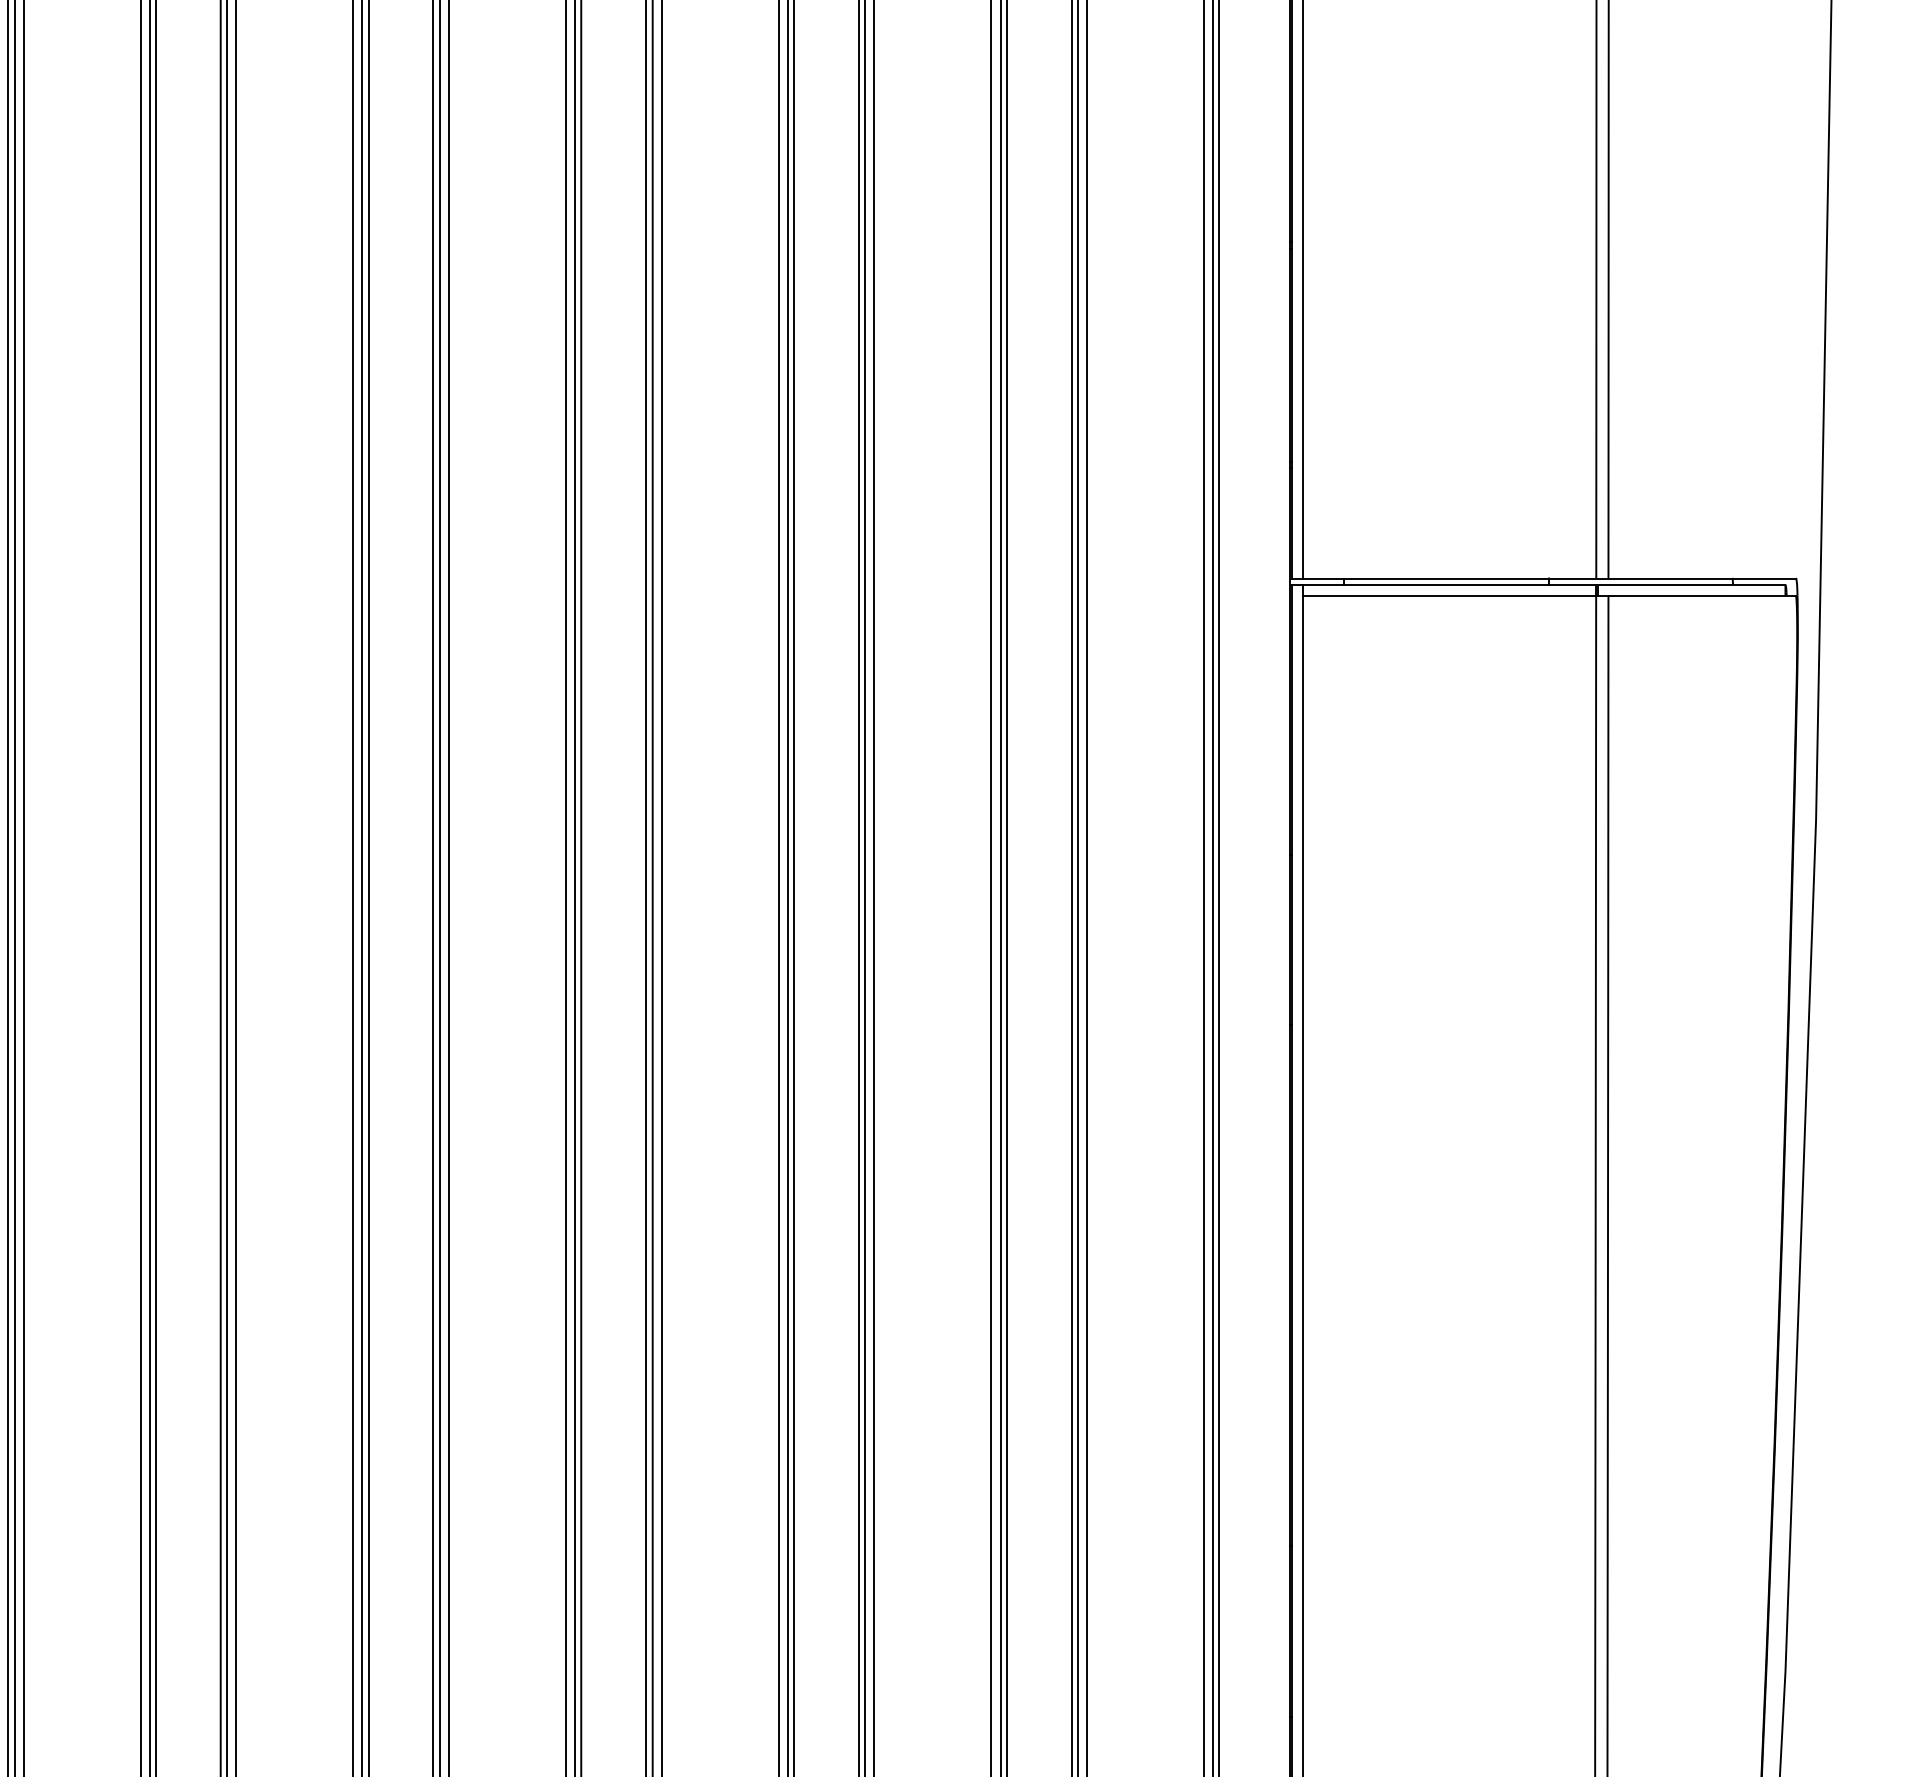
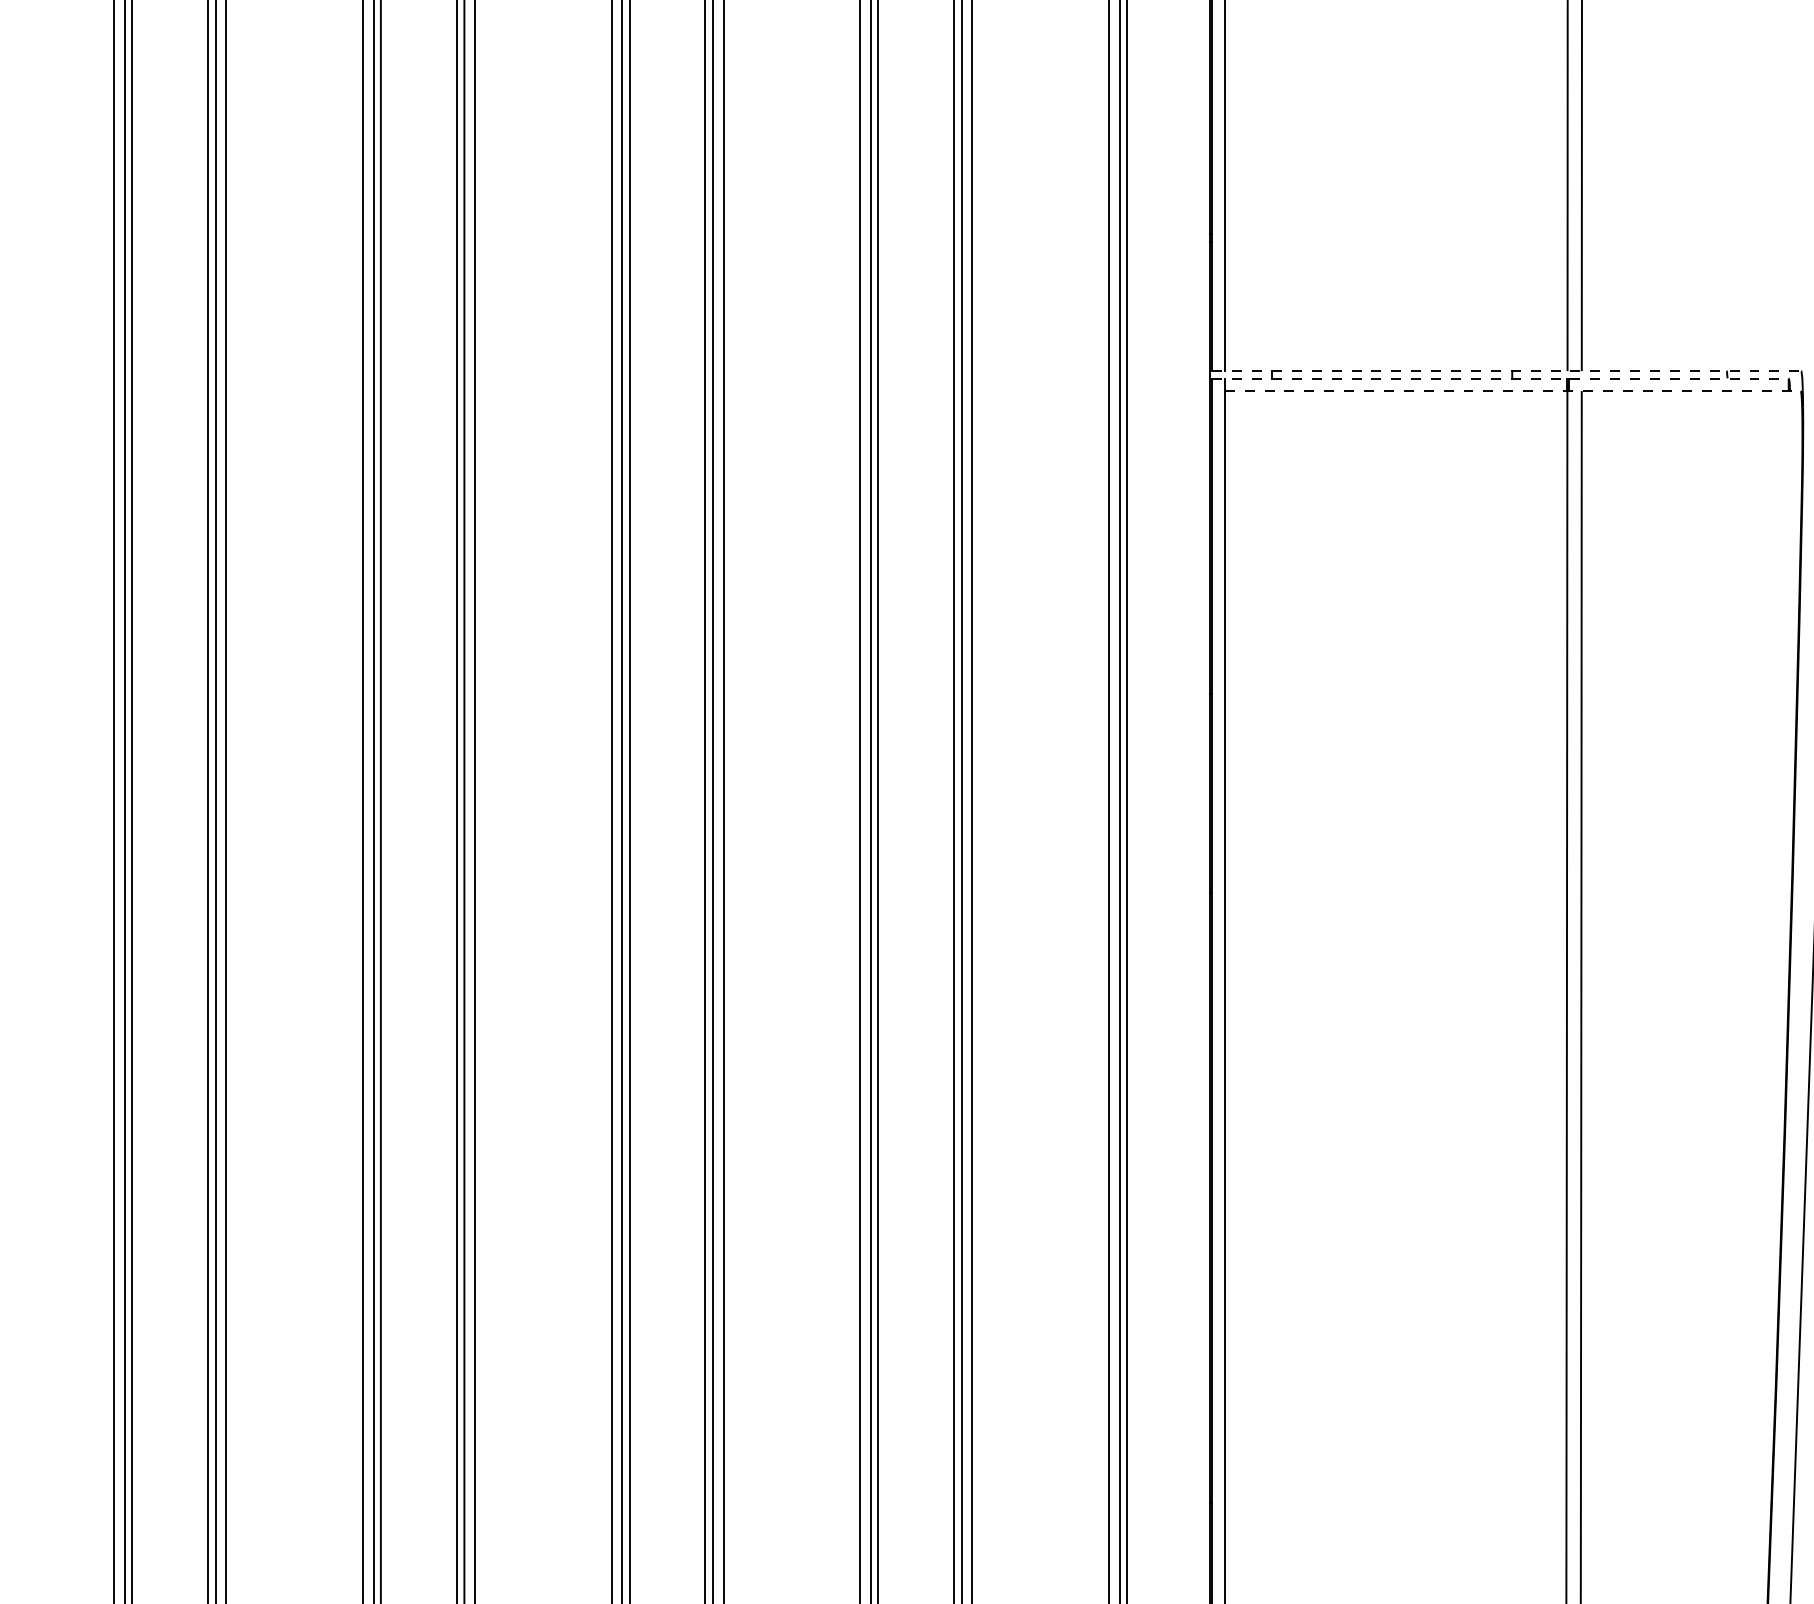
line: (1544, 578) -> (1507, 371), solid -> dashed
line: (1538, 584) -> (1499, 378), solid -> dashed
line: (1549, 595) -> (1512, 390), solid -> dashed

